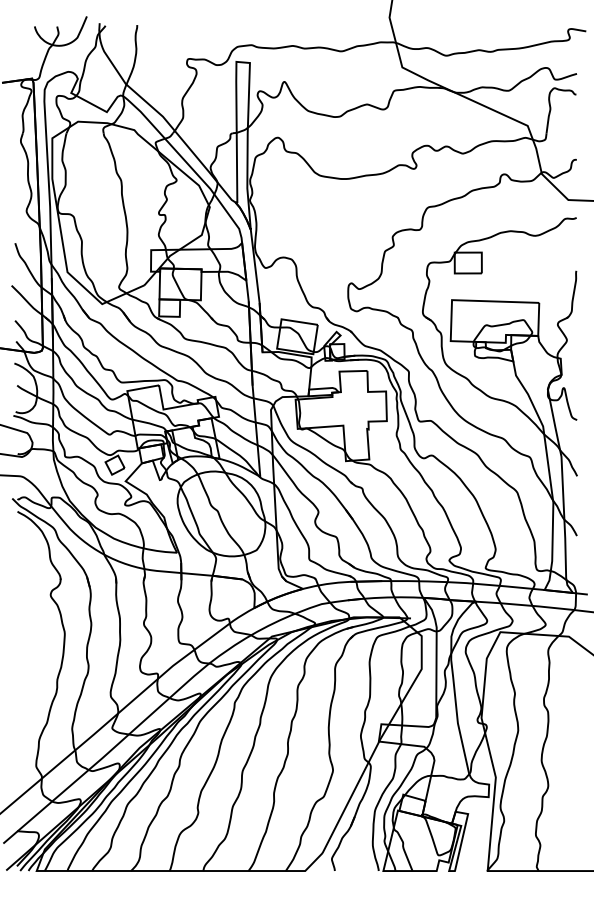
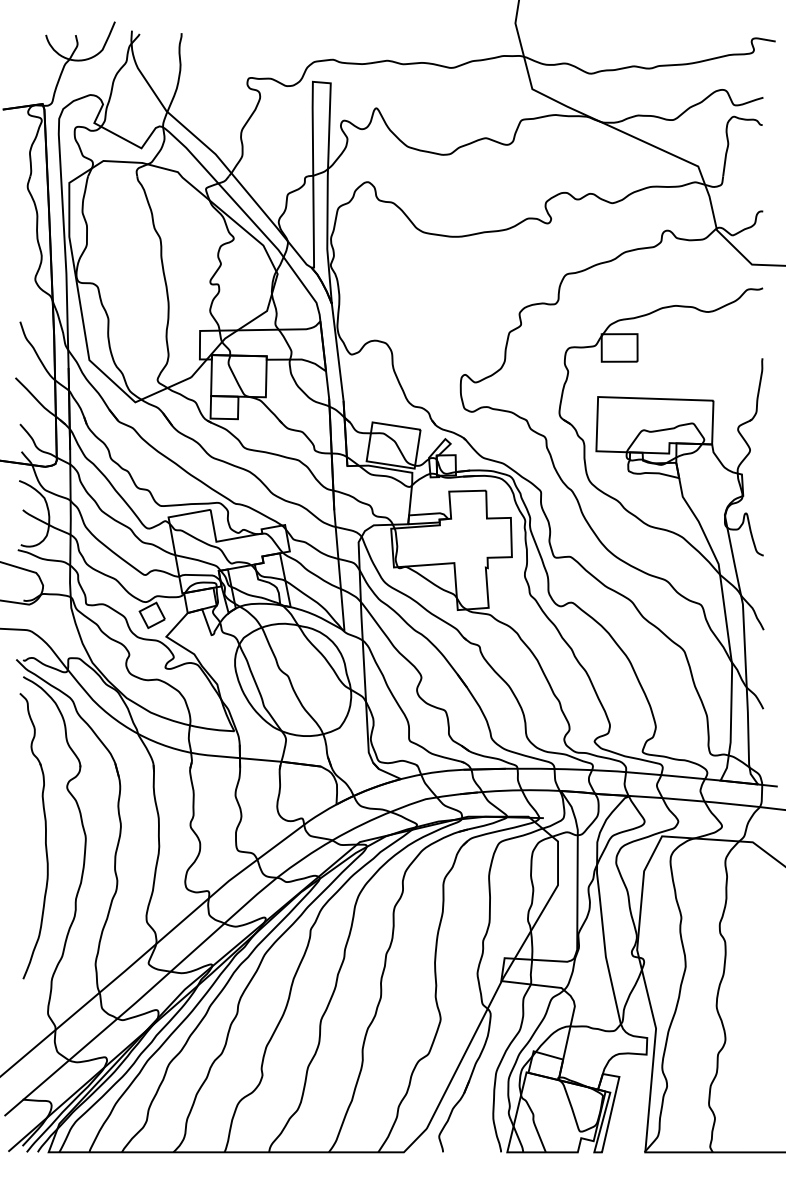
part: (33, 631) -> (44, 835), added

